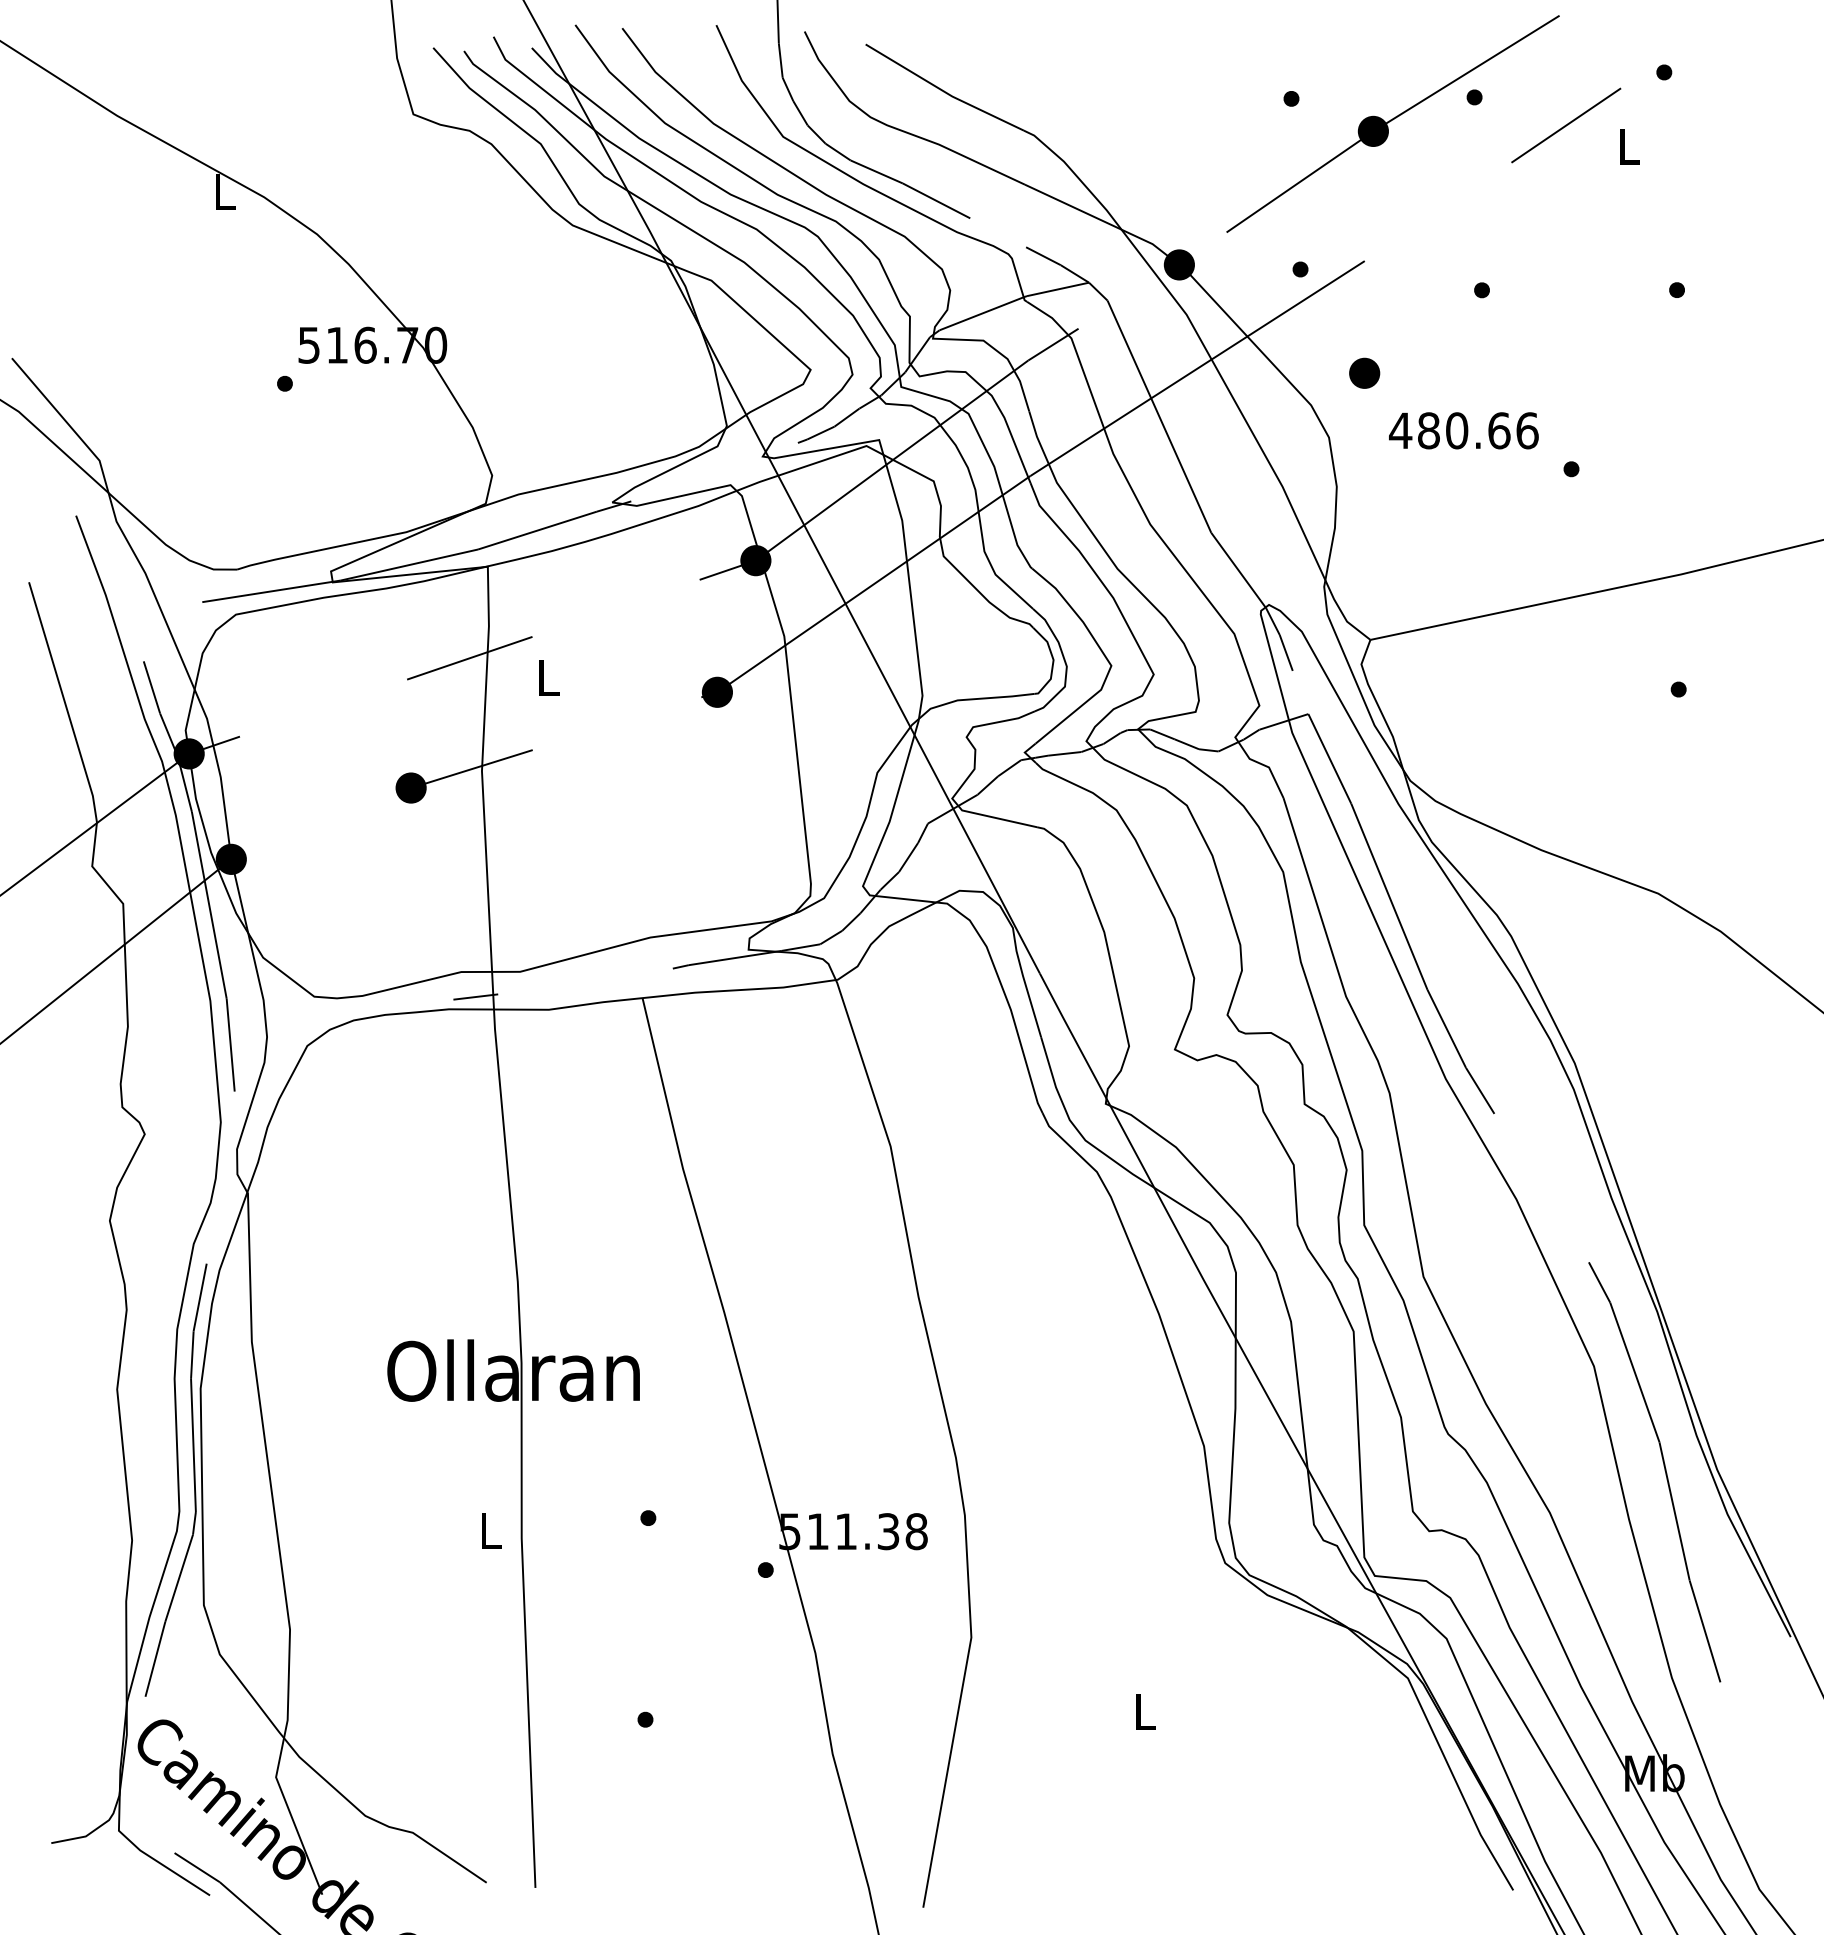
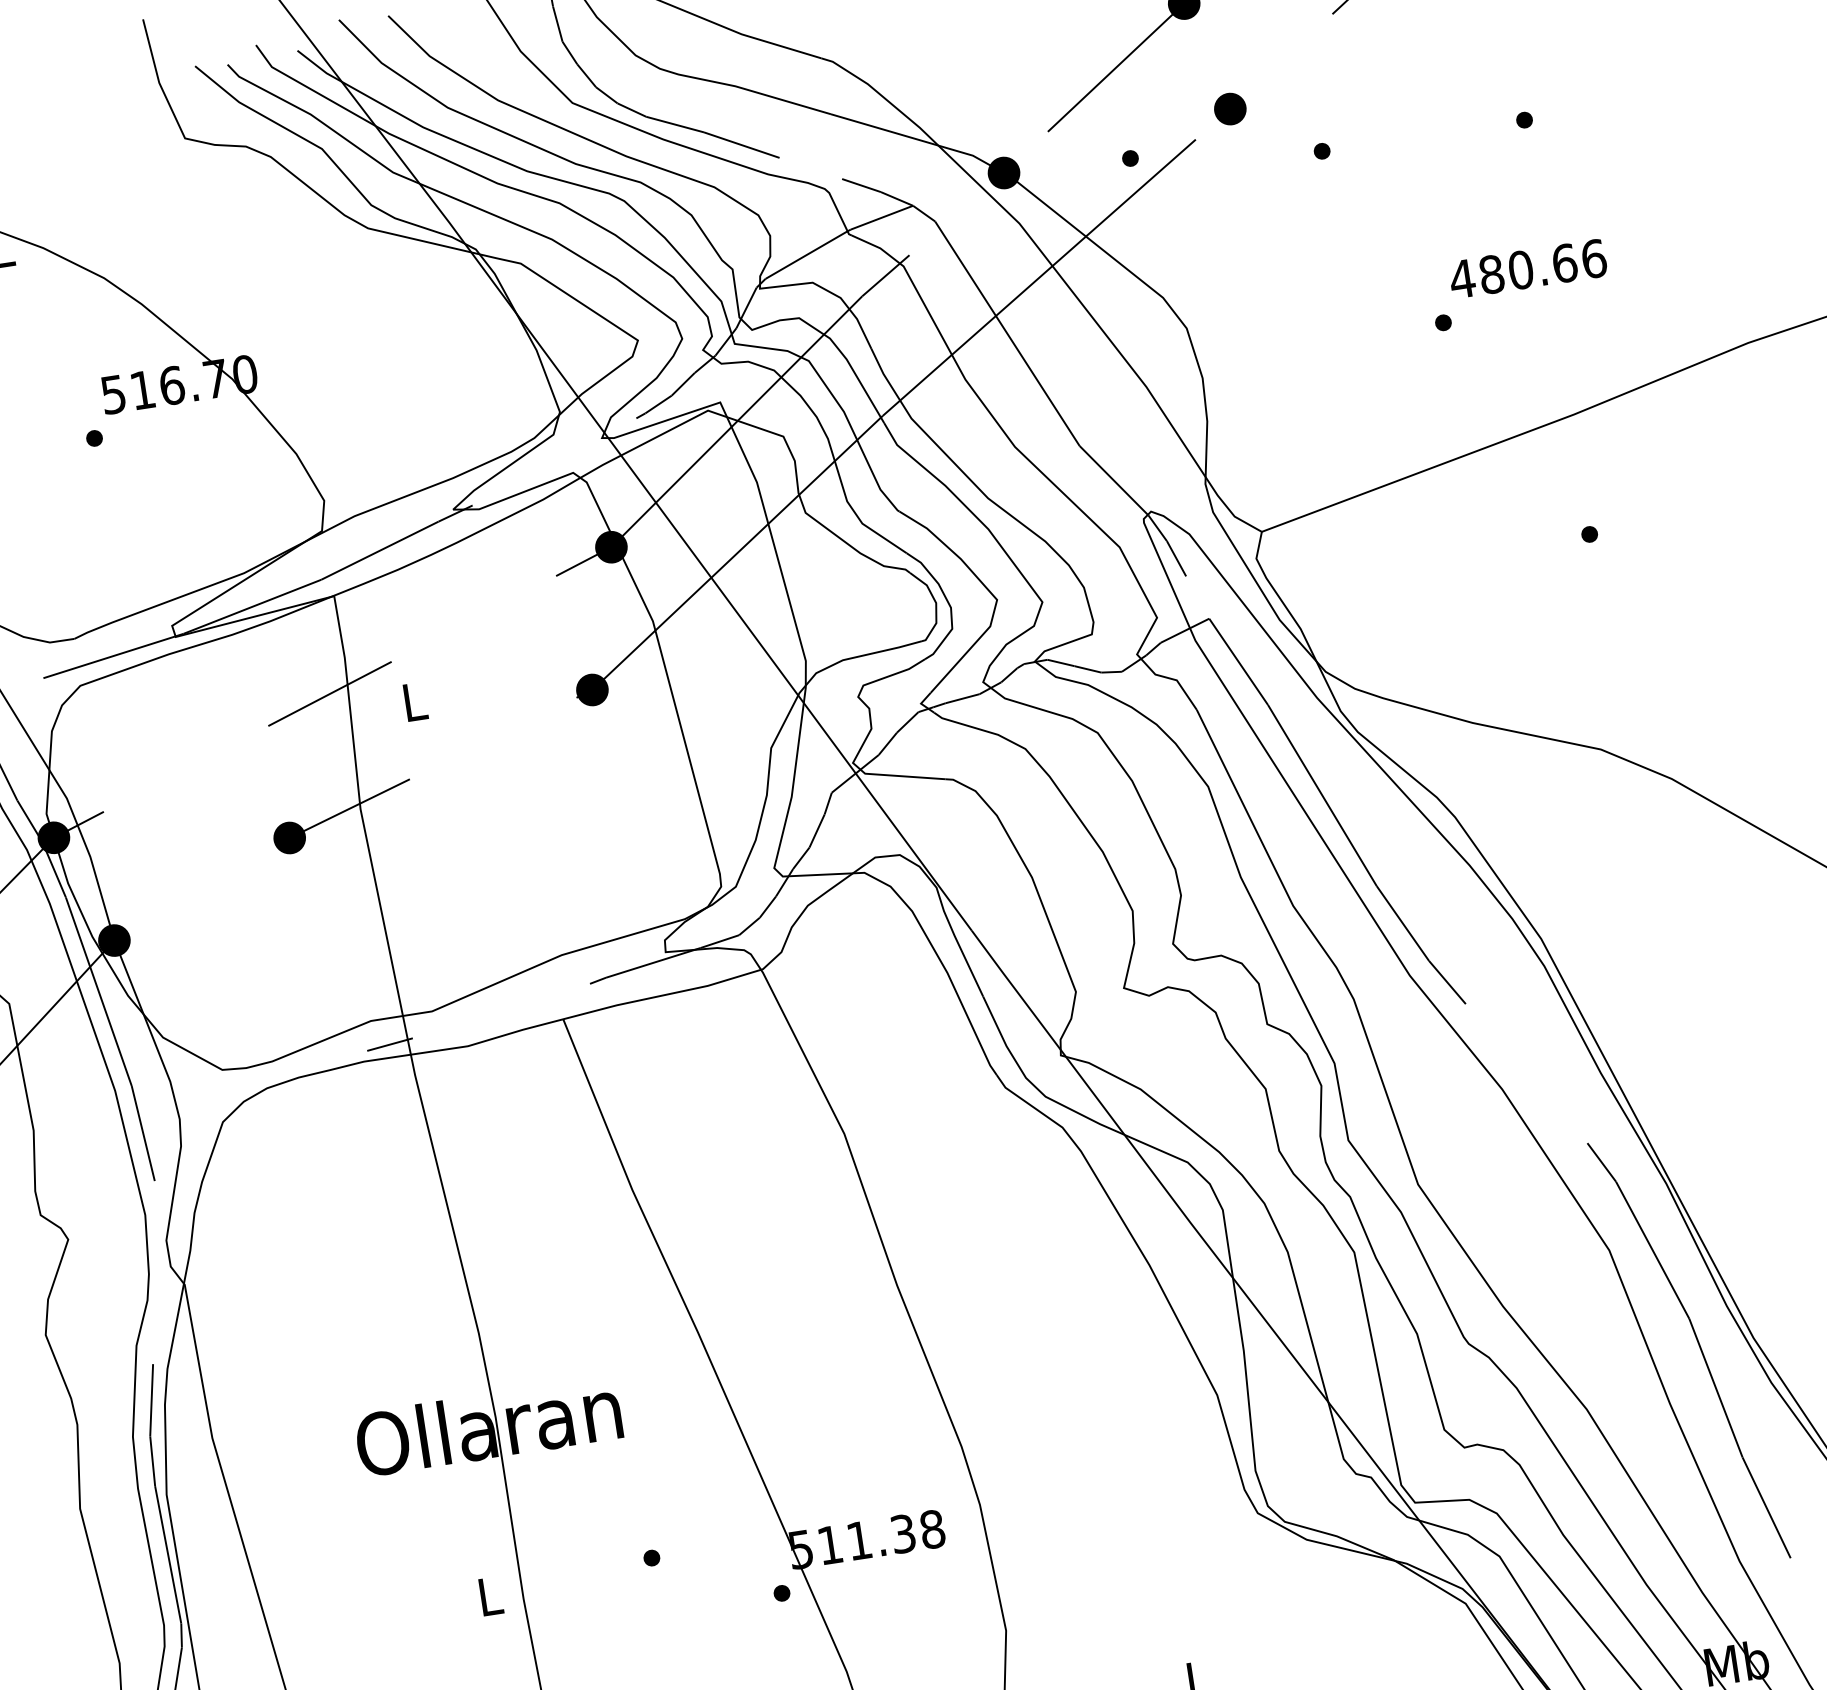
part: (1364, 372) -> (1230, 108), moved
text: (1463, 430) -> (1527, 268), moved

